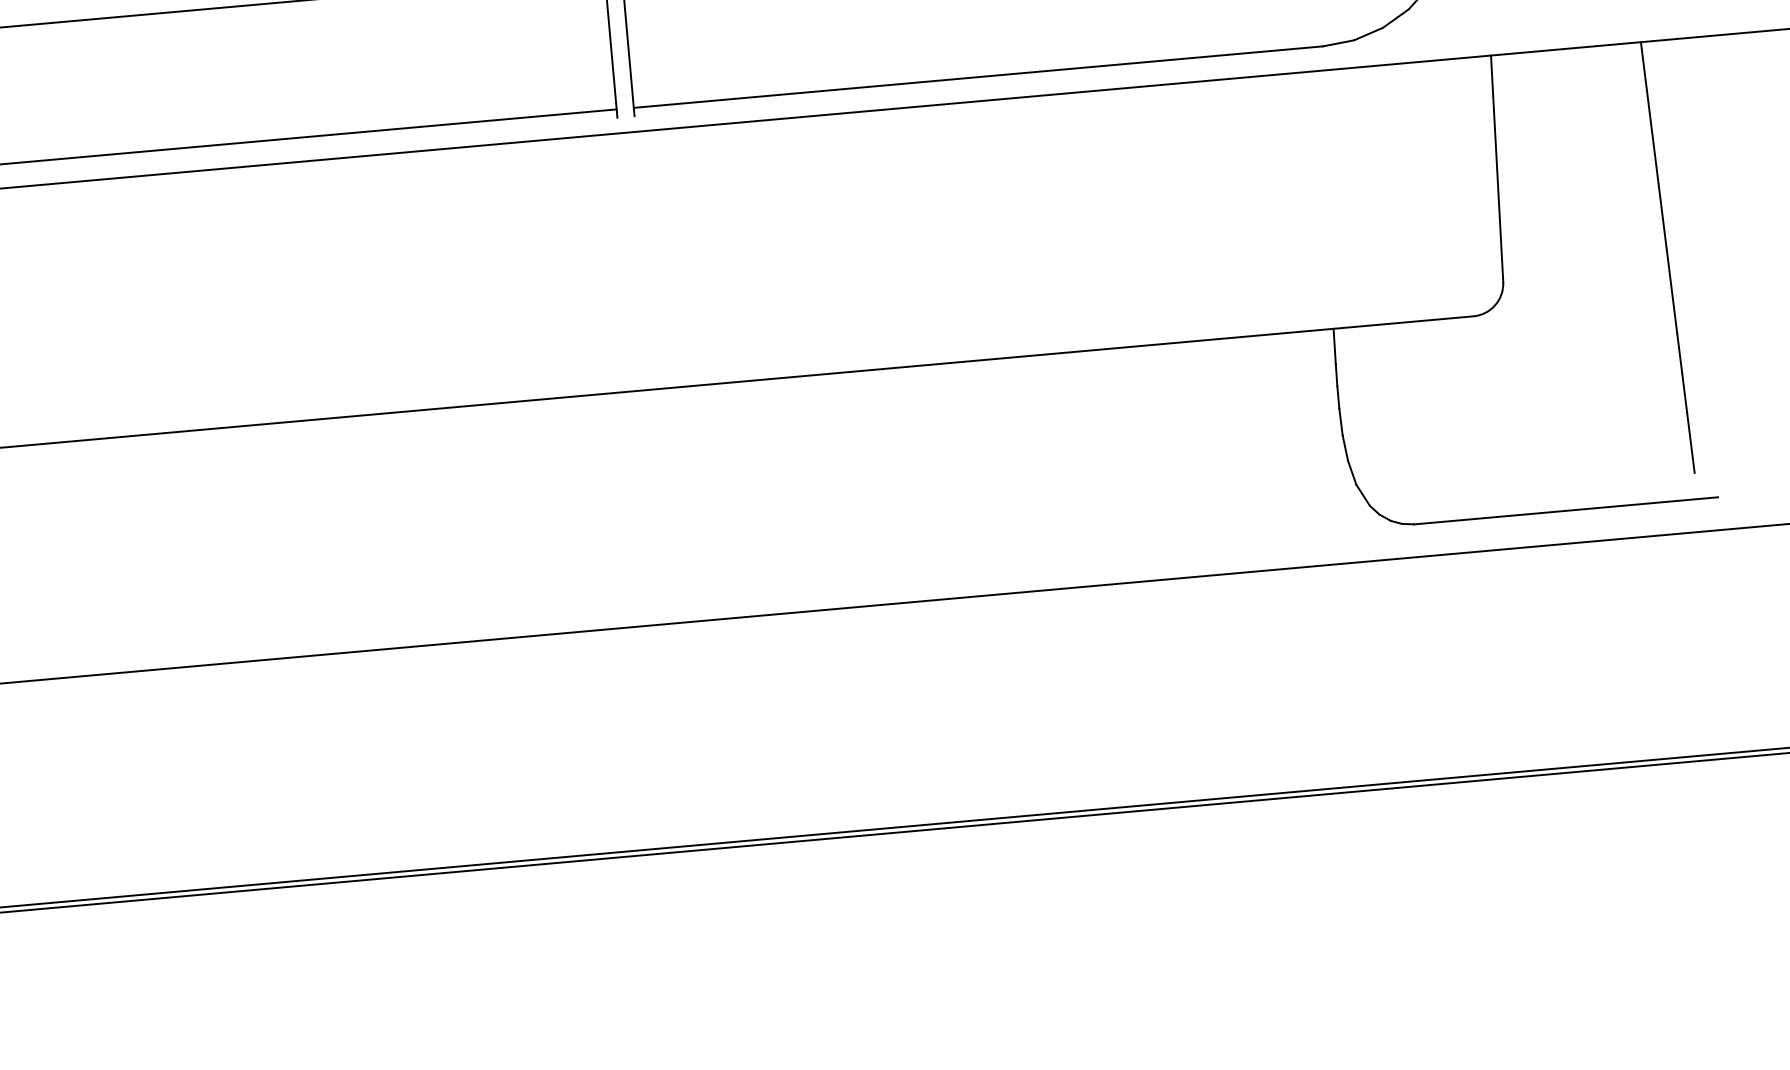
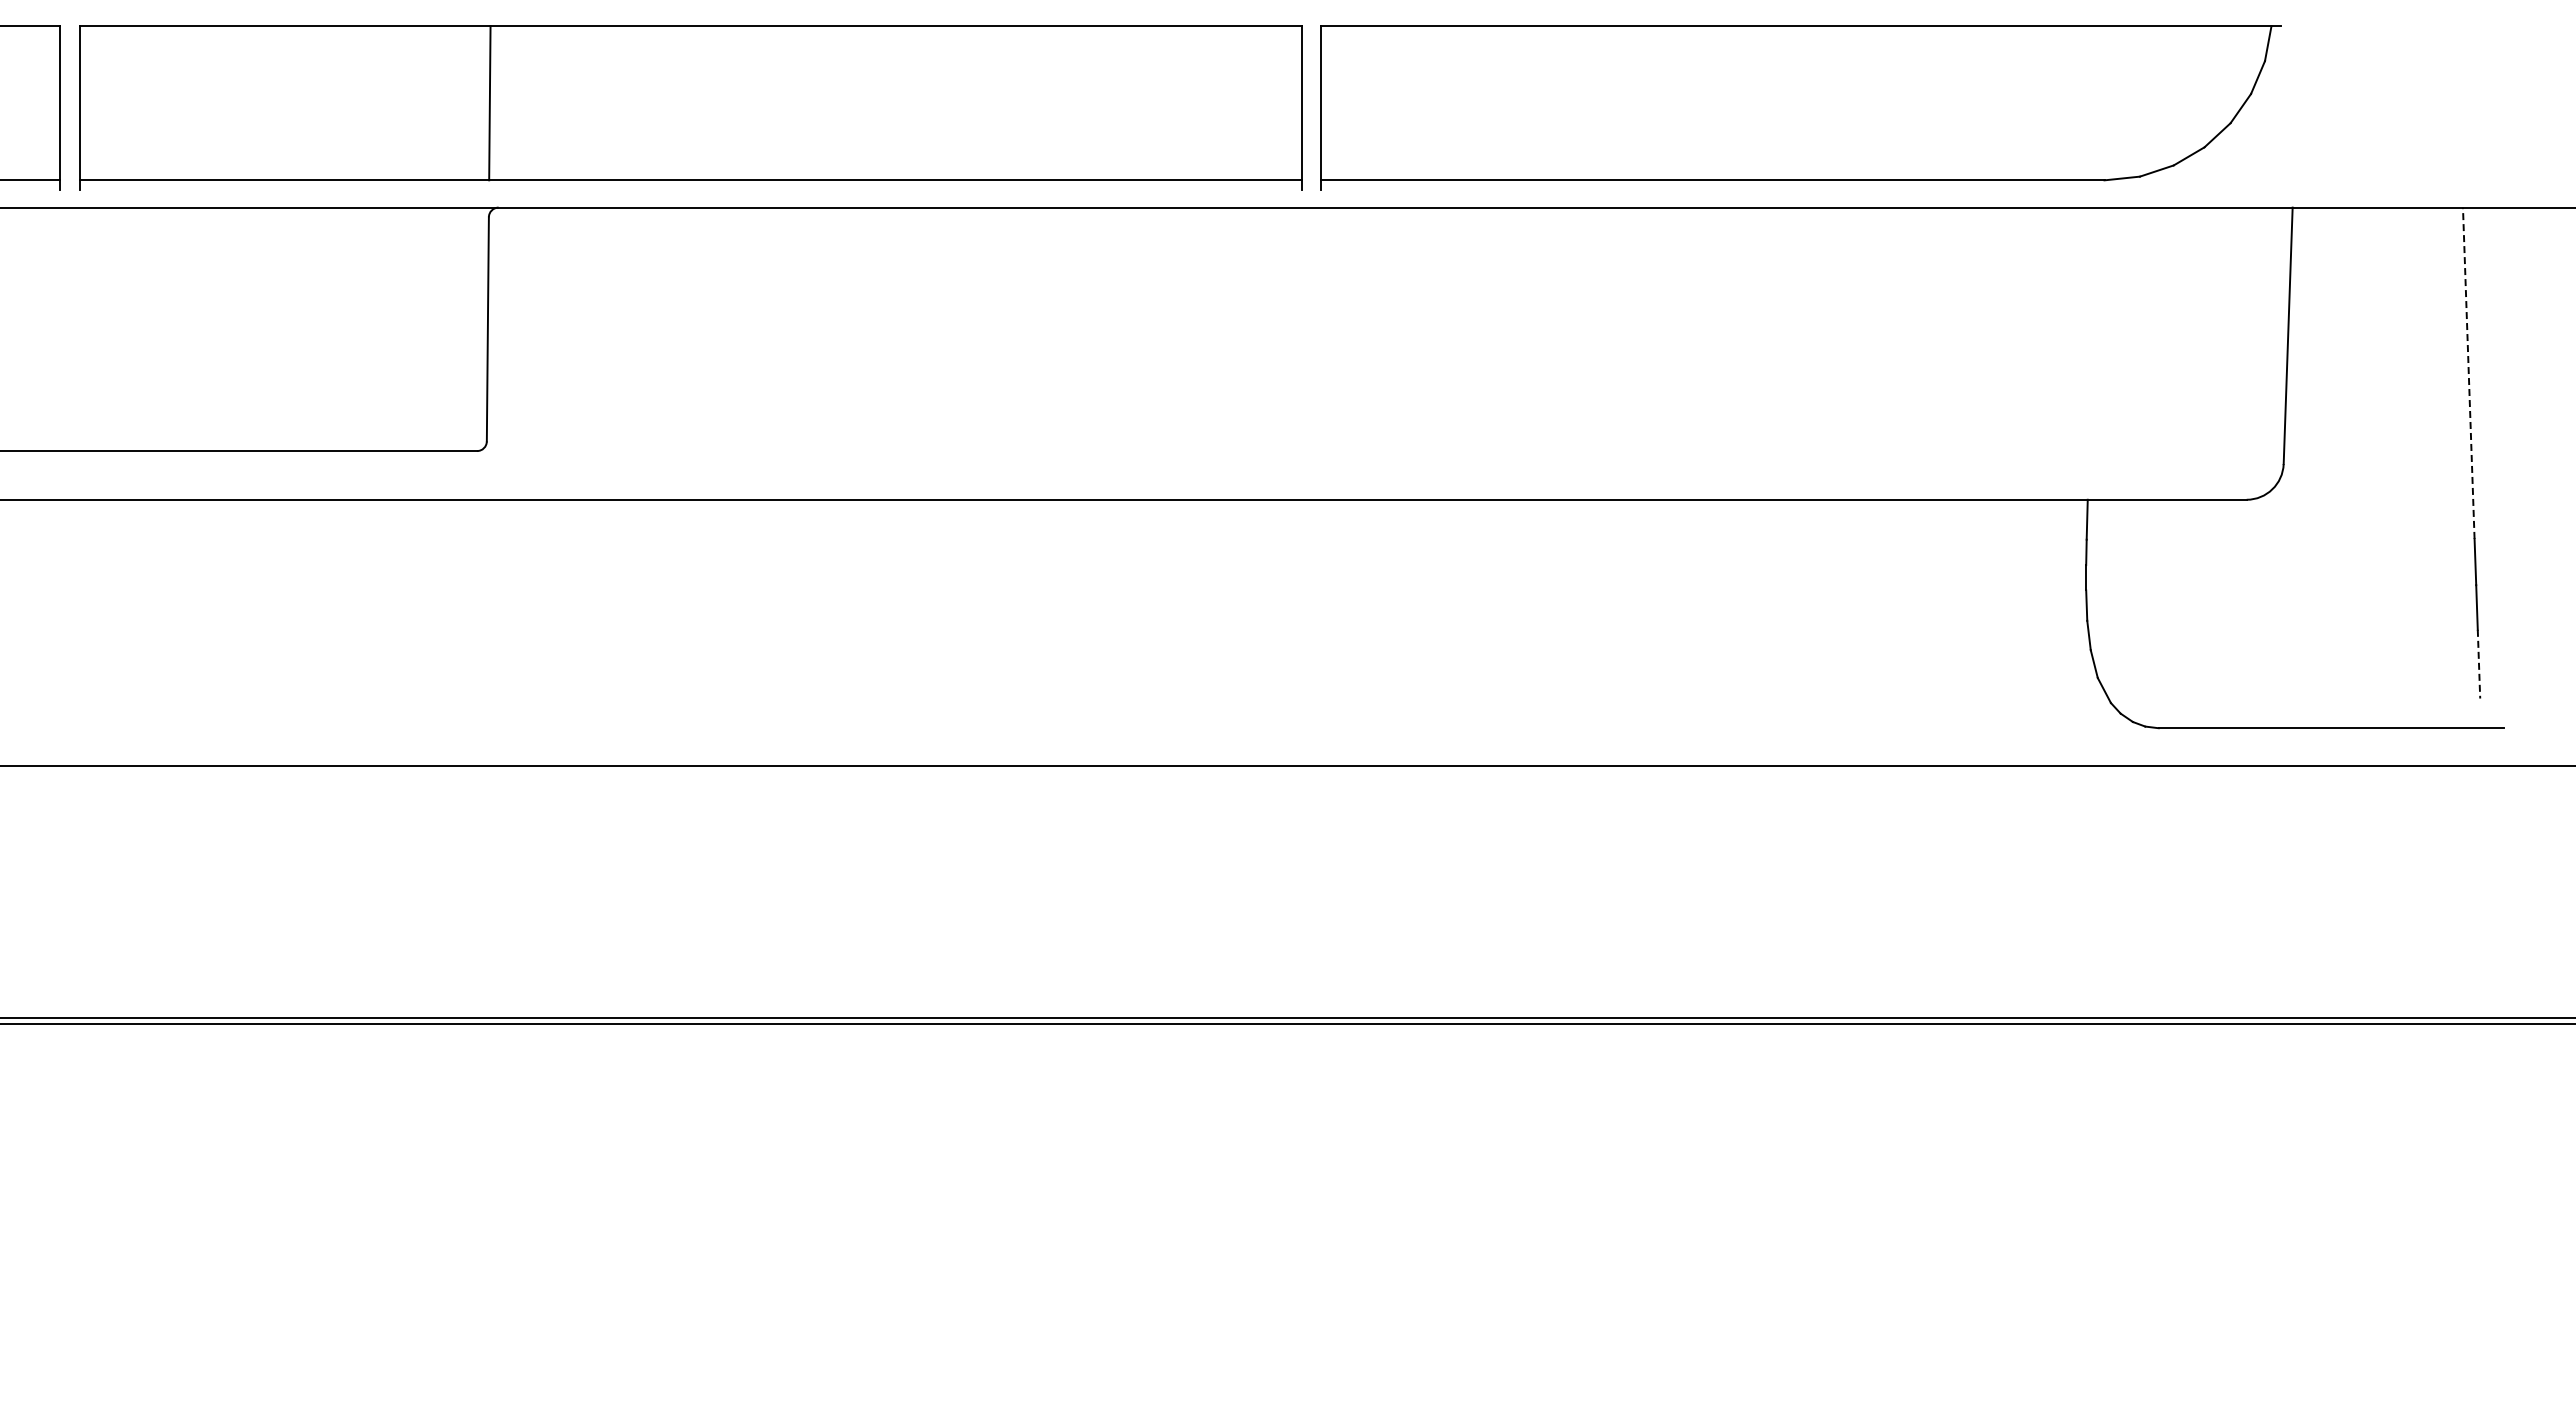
line: (1658, 187) -> (2468, 373), solid -> dashed
line: (1691, 443) -> (2479, 664), solid -> dashed

